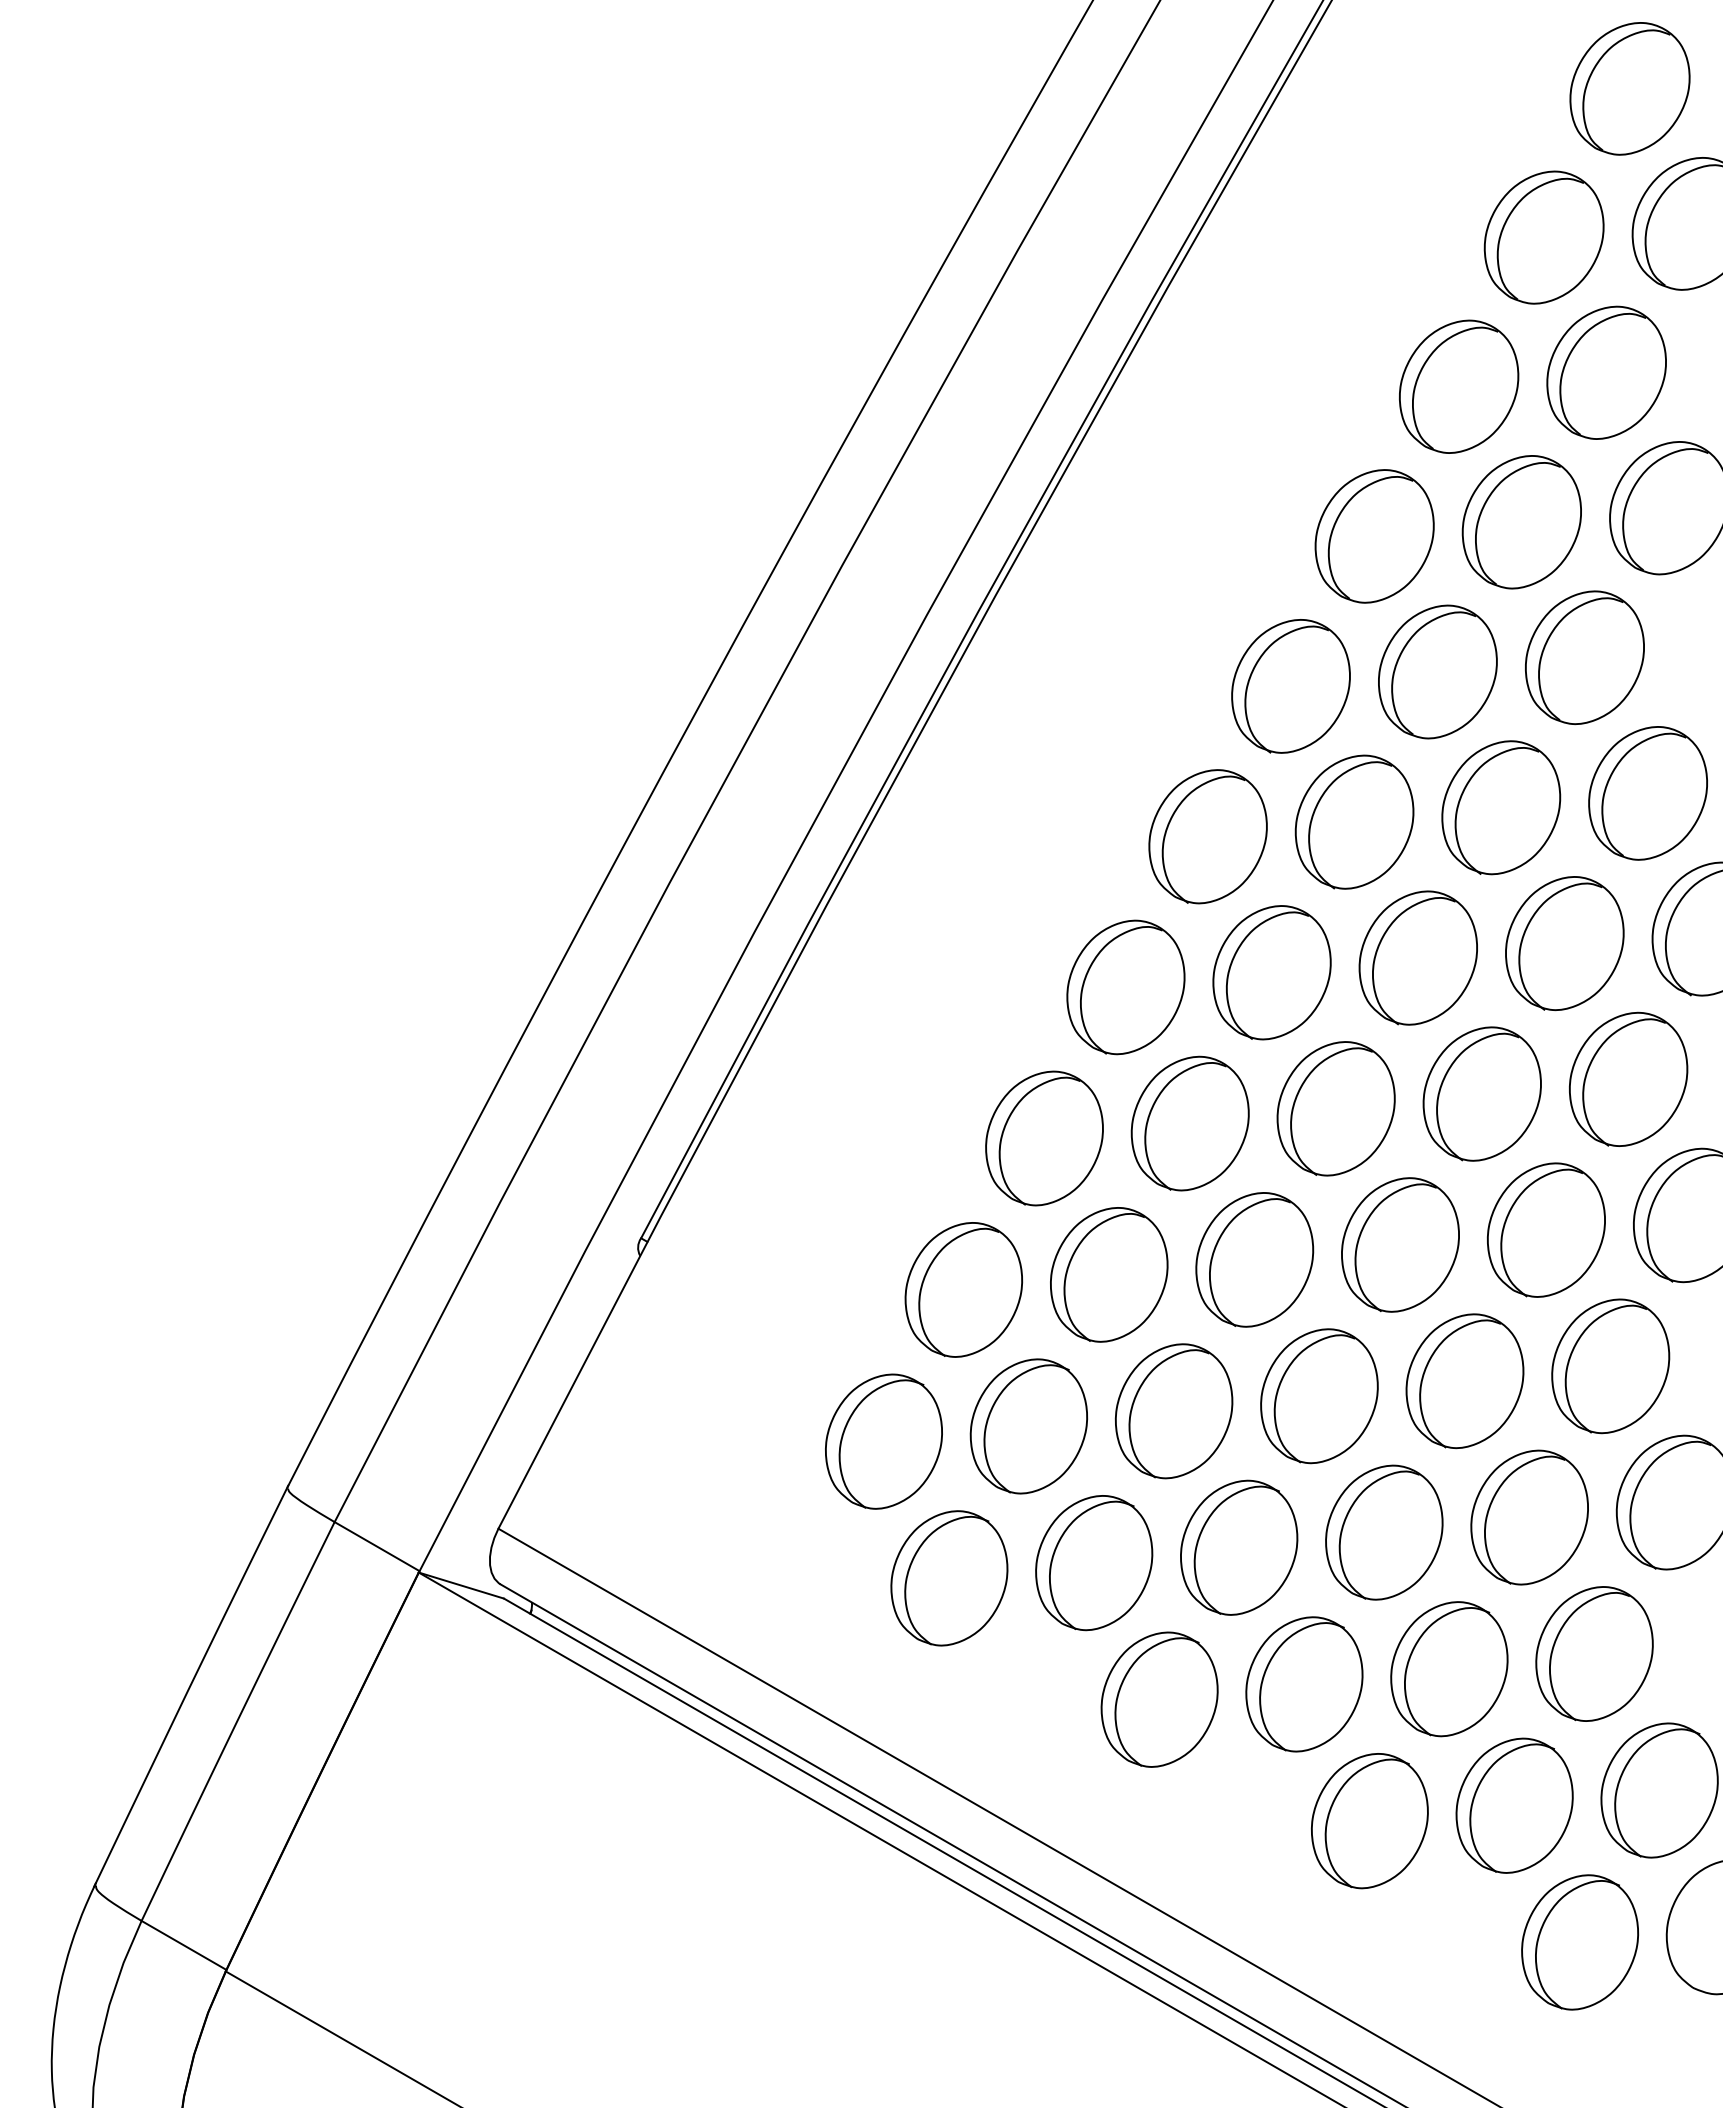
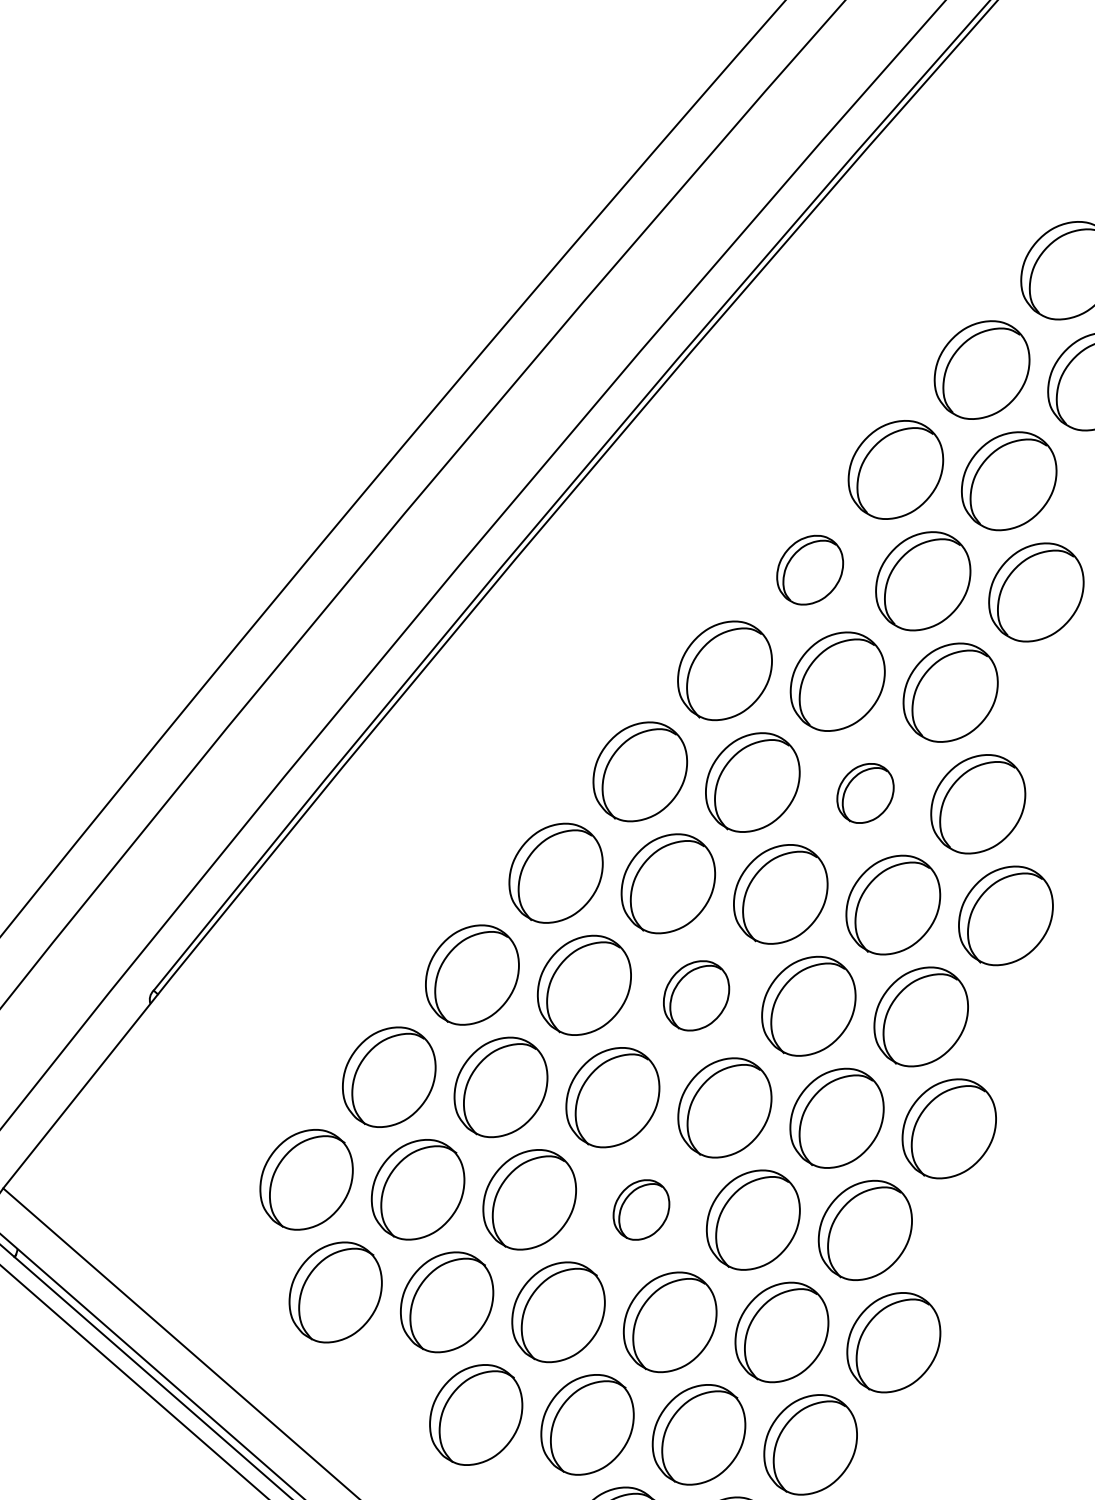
part: (1374, 536) -> (810, 570), size x0.7
part: (1501, 807) -> (865, 793), size x0.6
part: (1335, 1108) -> (696, 995), size x0.7
part: (1319, 1396) -> (641, 1210), size x0.6

